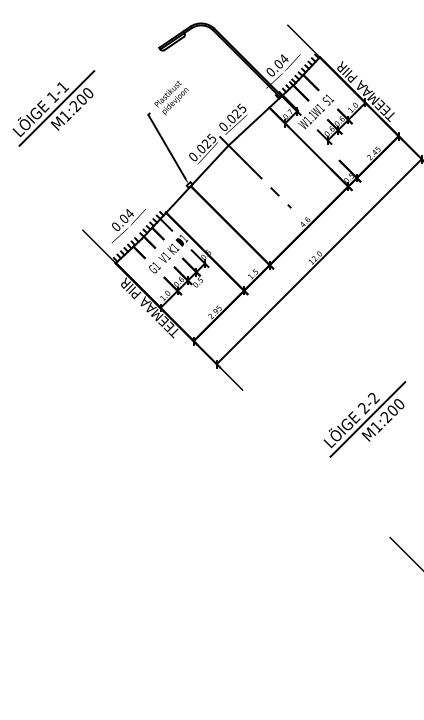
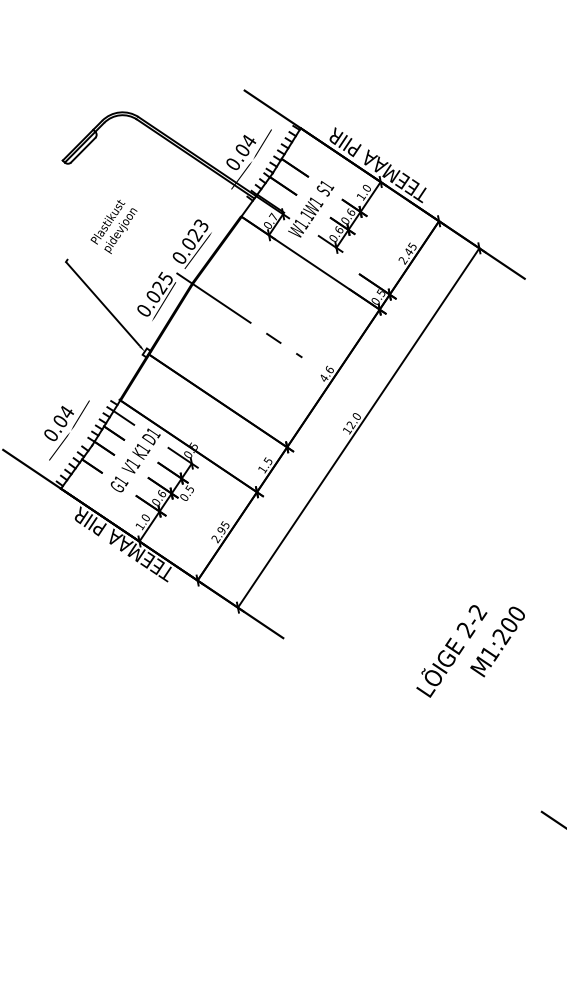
text: (171, 98) -> (114, 227), moved
text: (242, 106) -> (201, 222), 0.025 -> 0.023
line: (367, 419) -> (474, 645), removed

